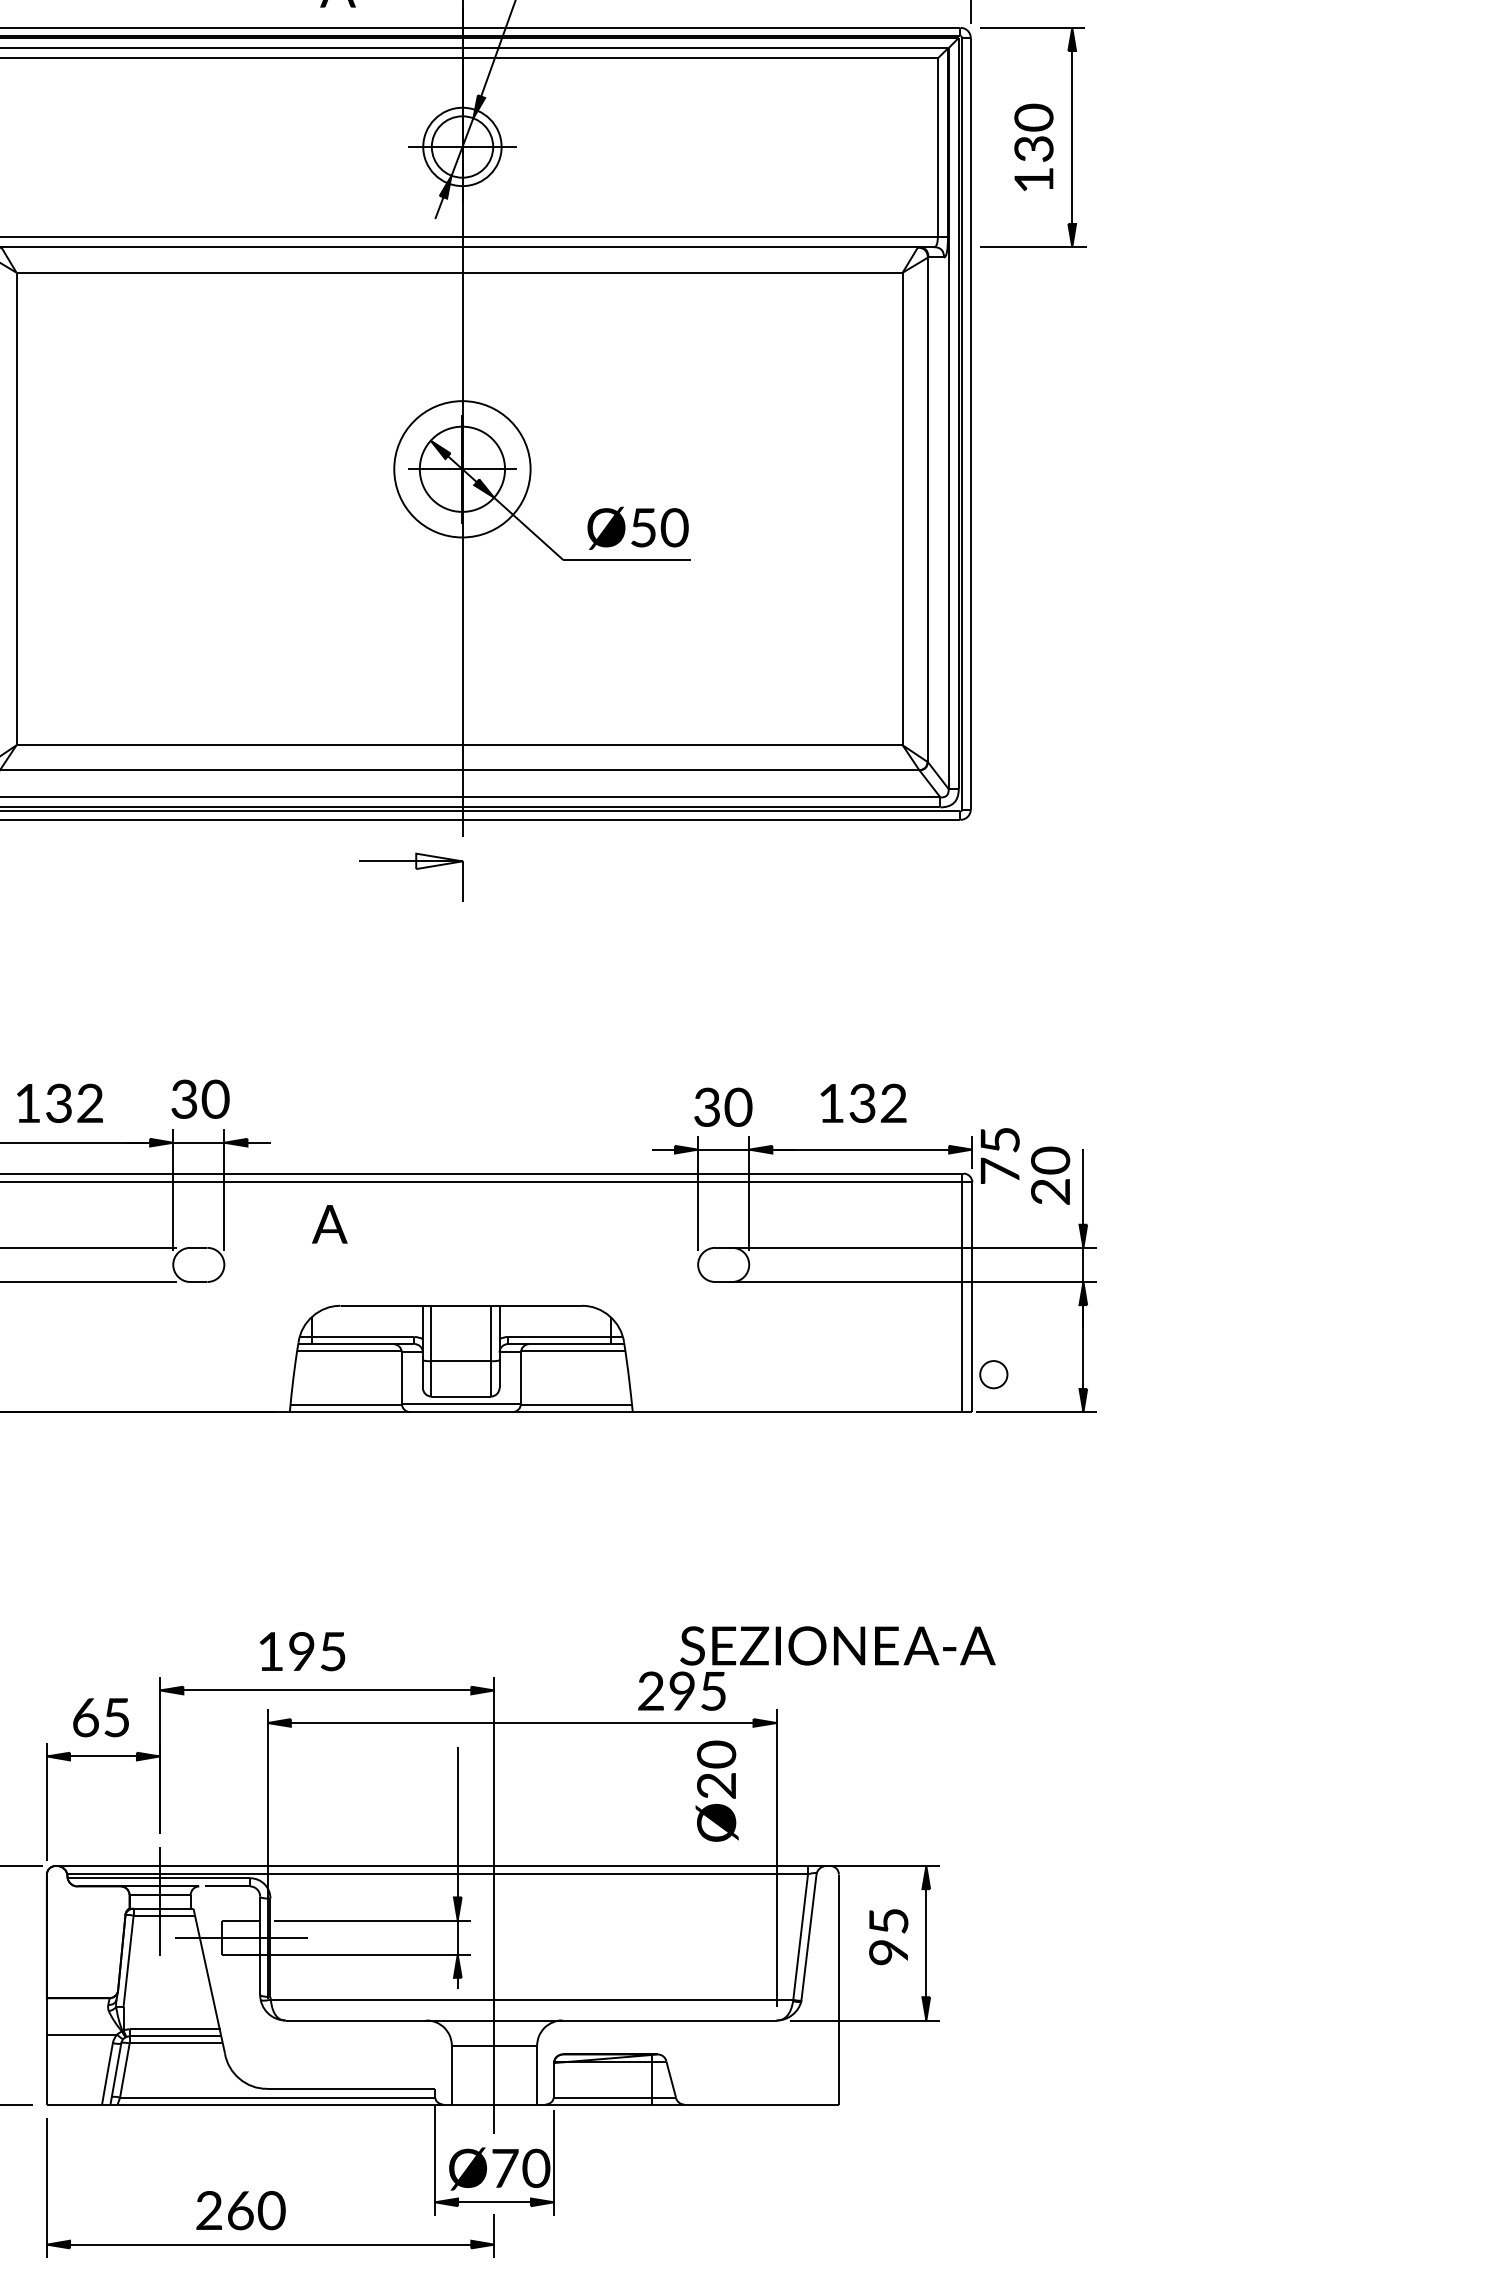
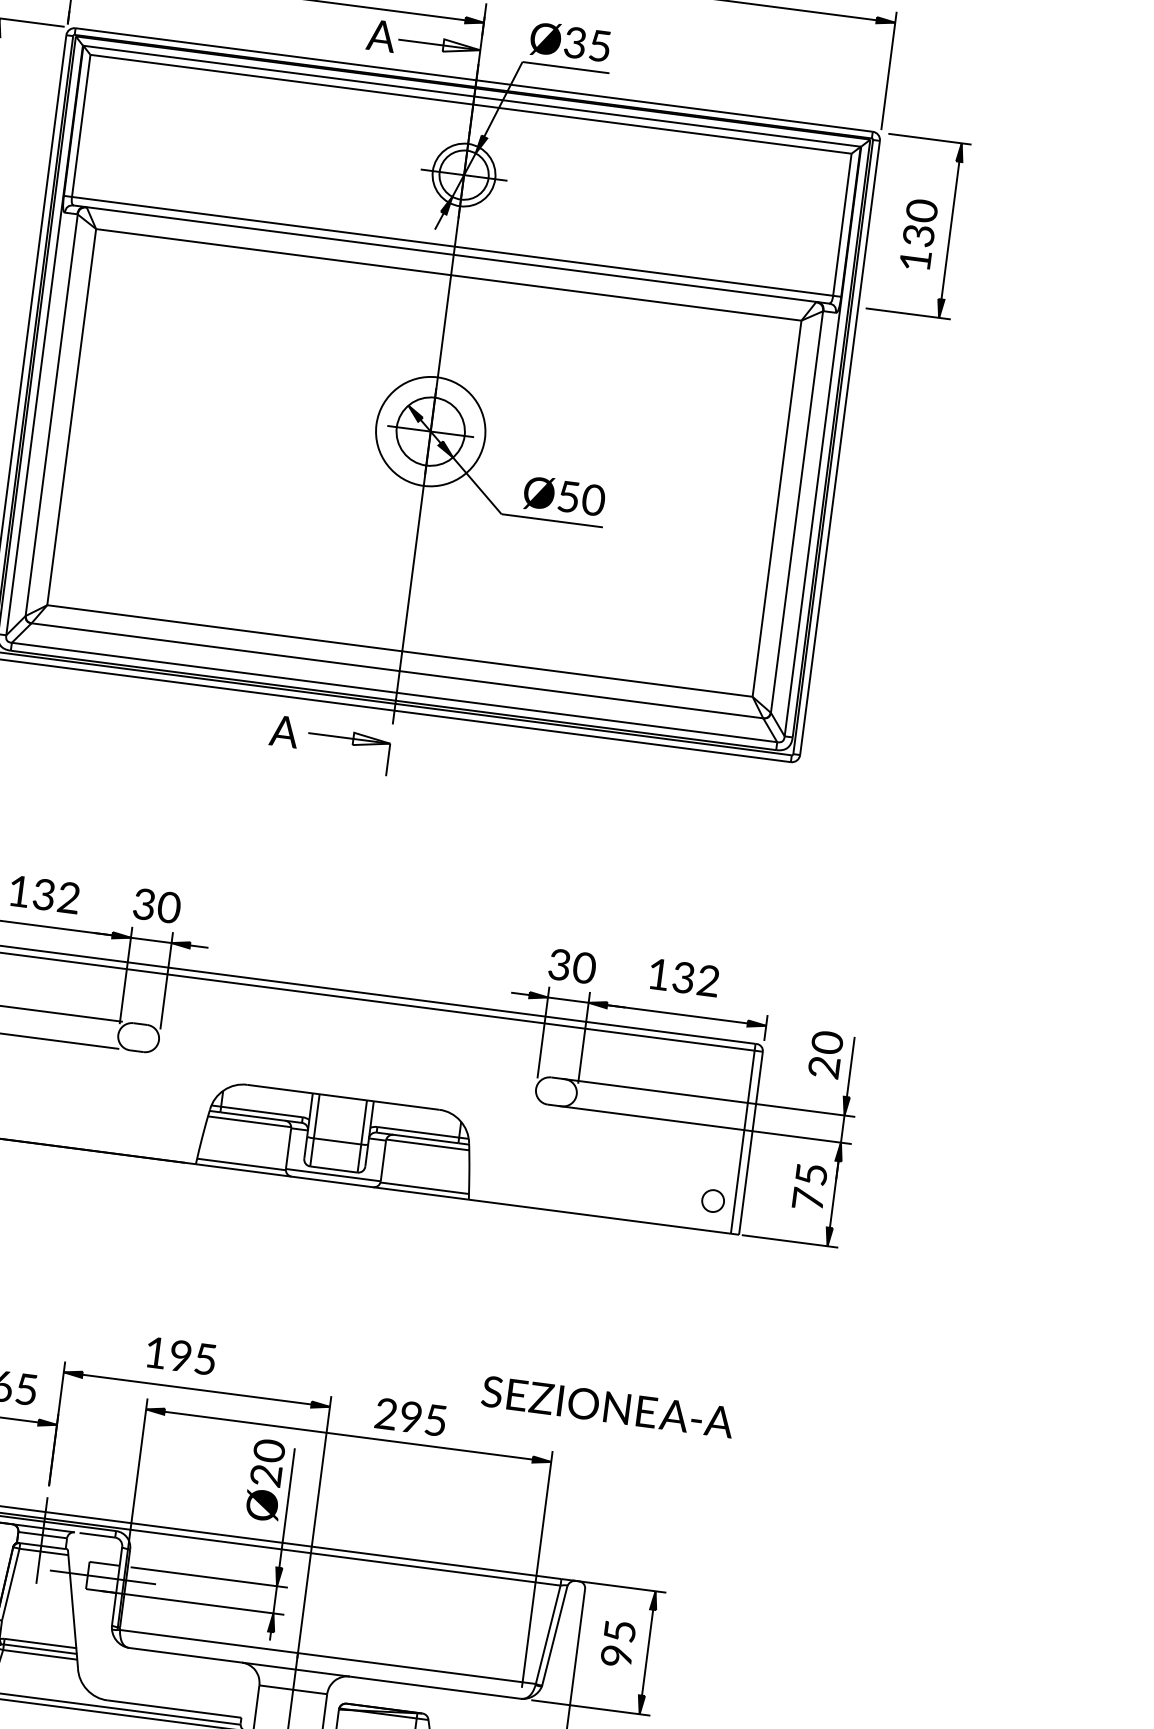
text: (1000, 1155) -> (810, 1186), moved
text: (329, 1224) -> (284, 731), moved
part: (993, 1374) -> (712, 1200), moved
text: (681, 1690) -> (410, 1416), moved
text: (716, 1790) -> (265, 1479), moved

